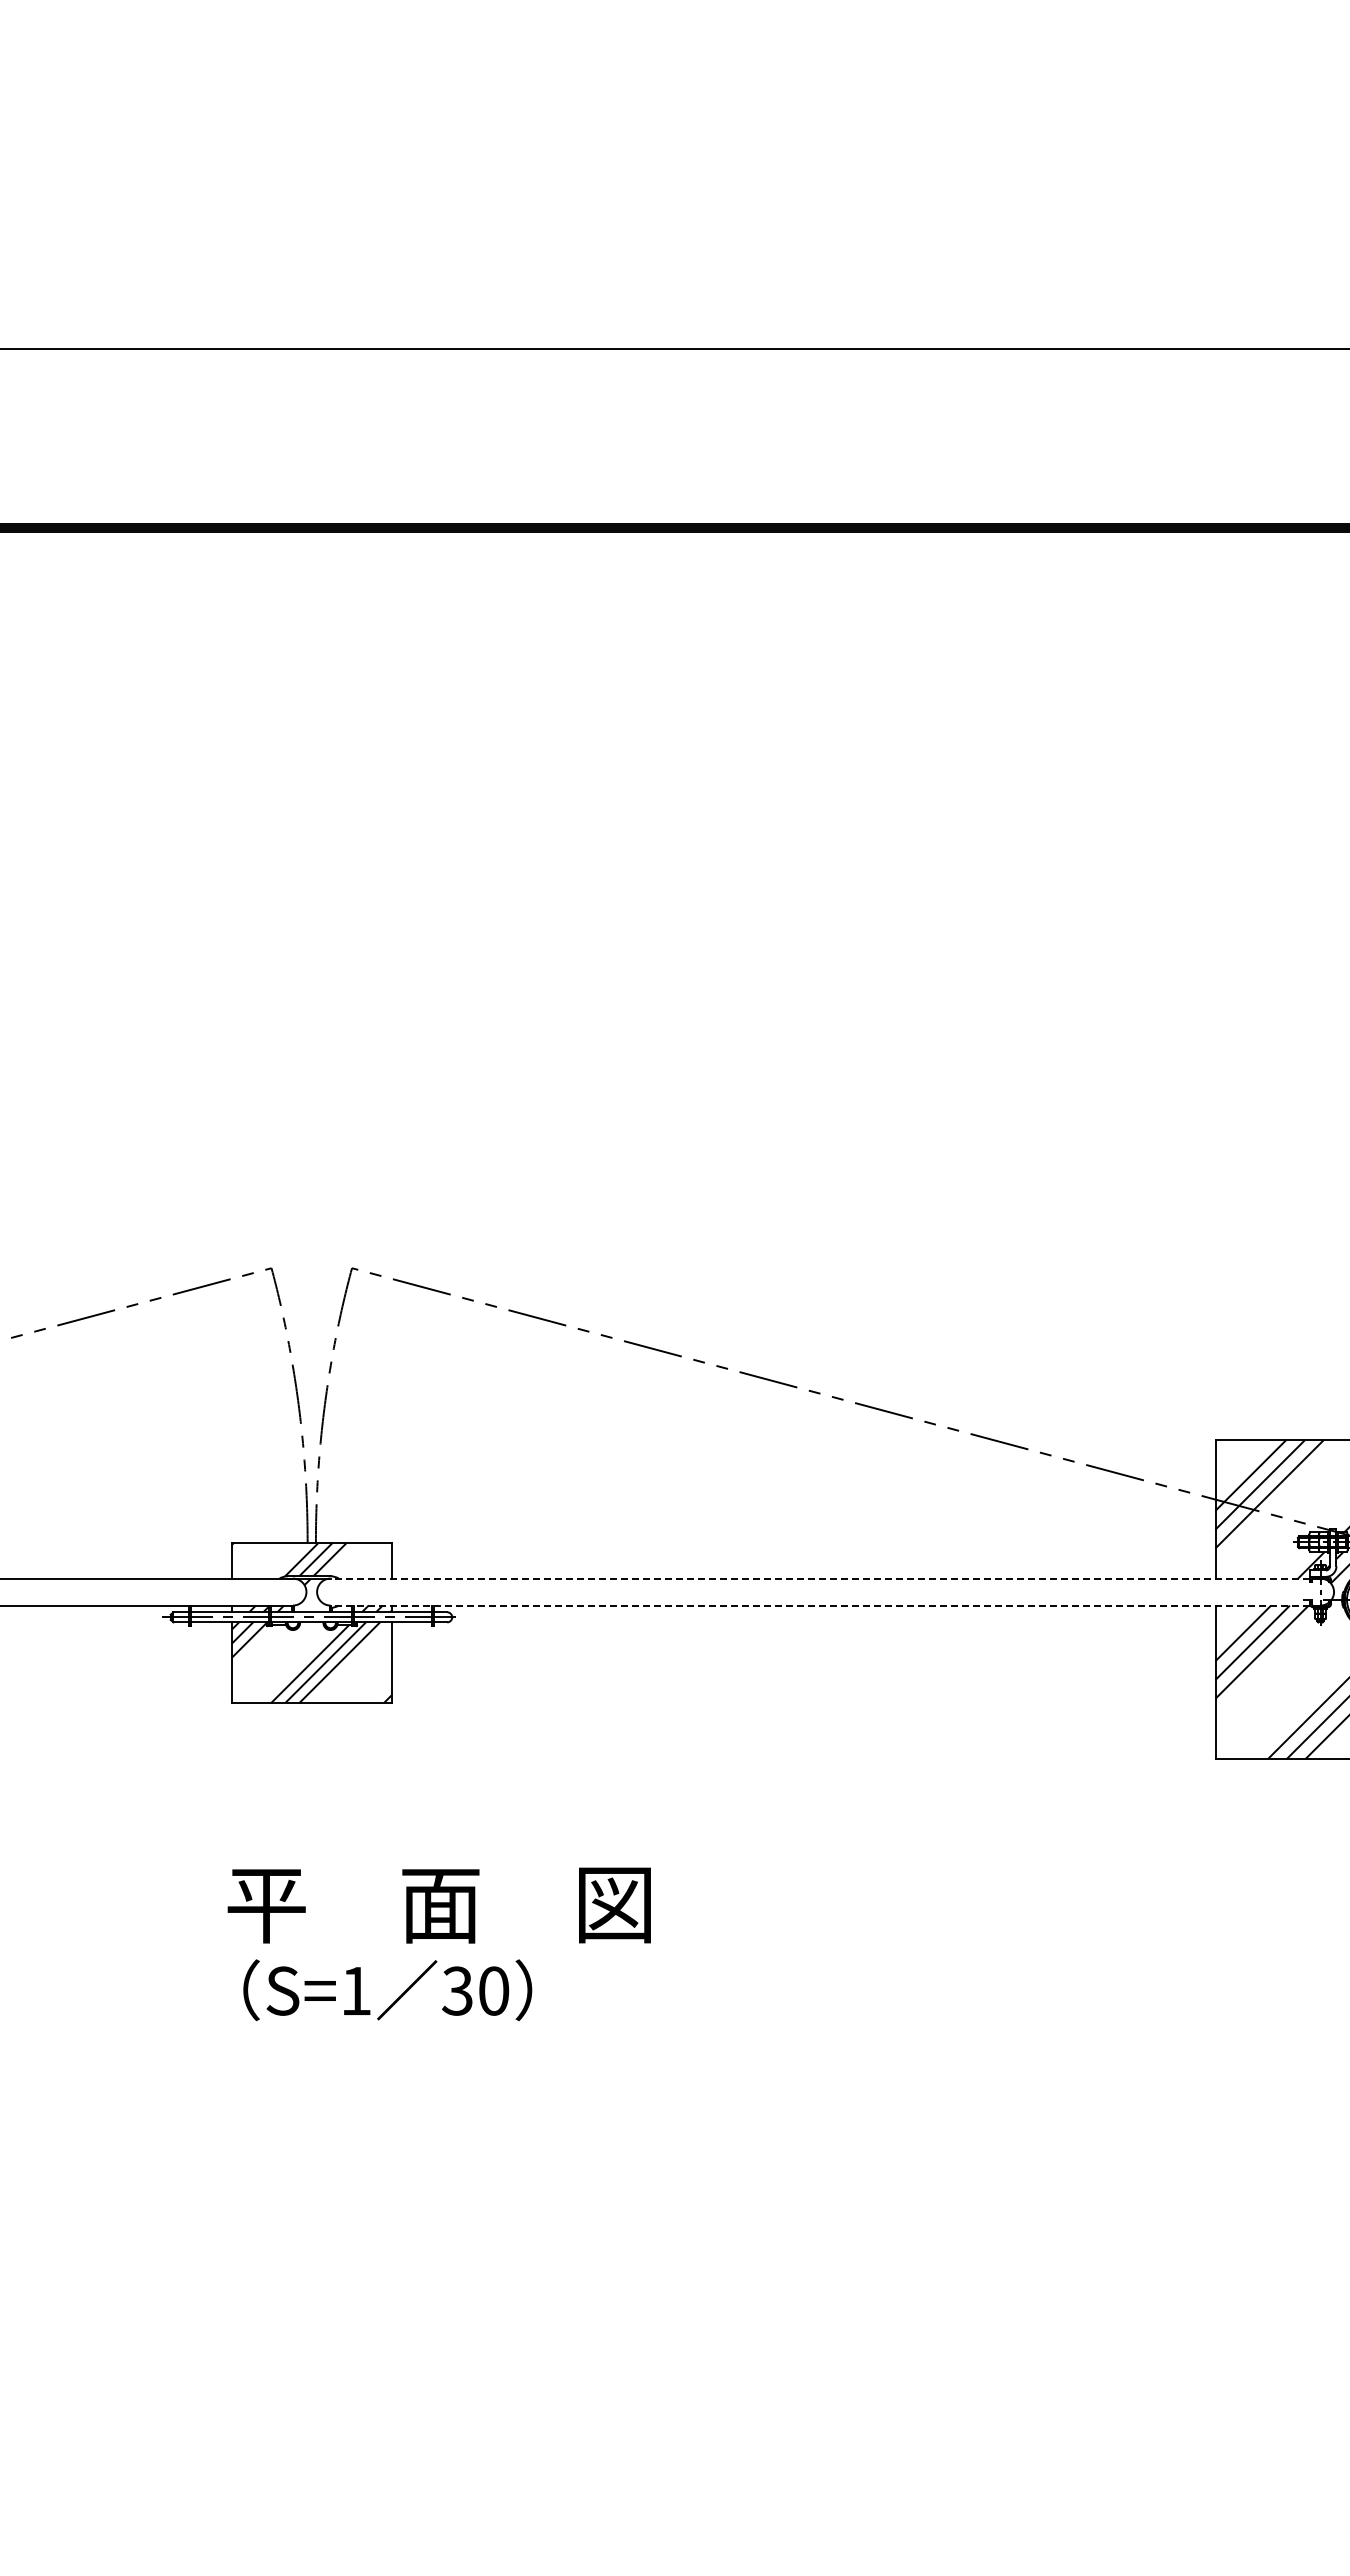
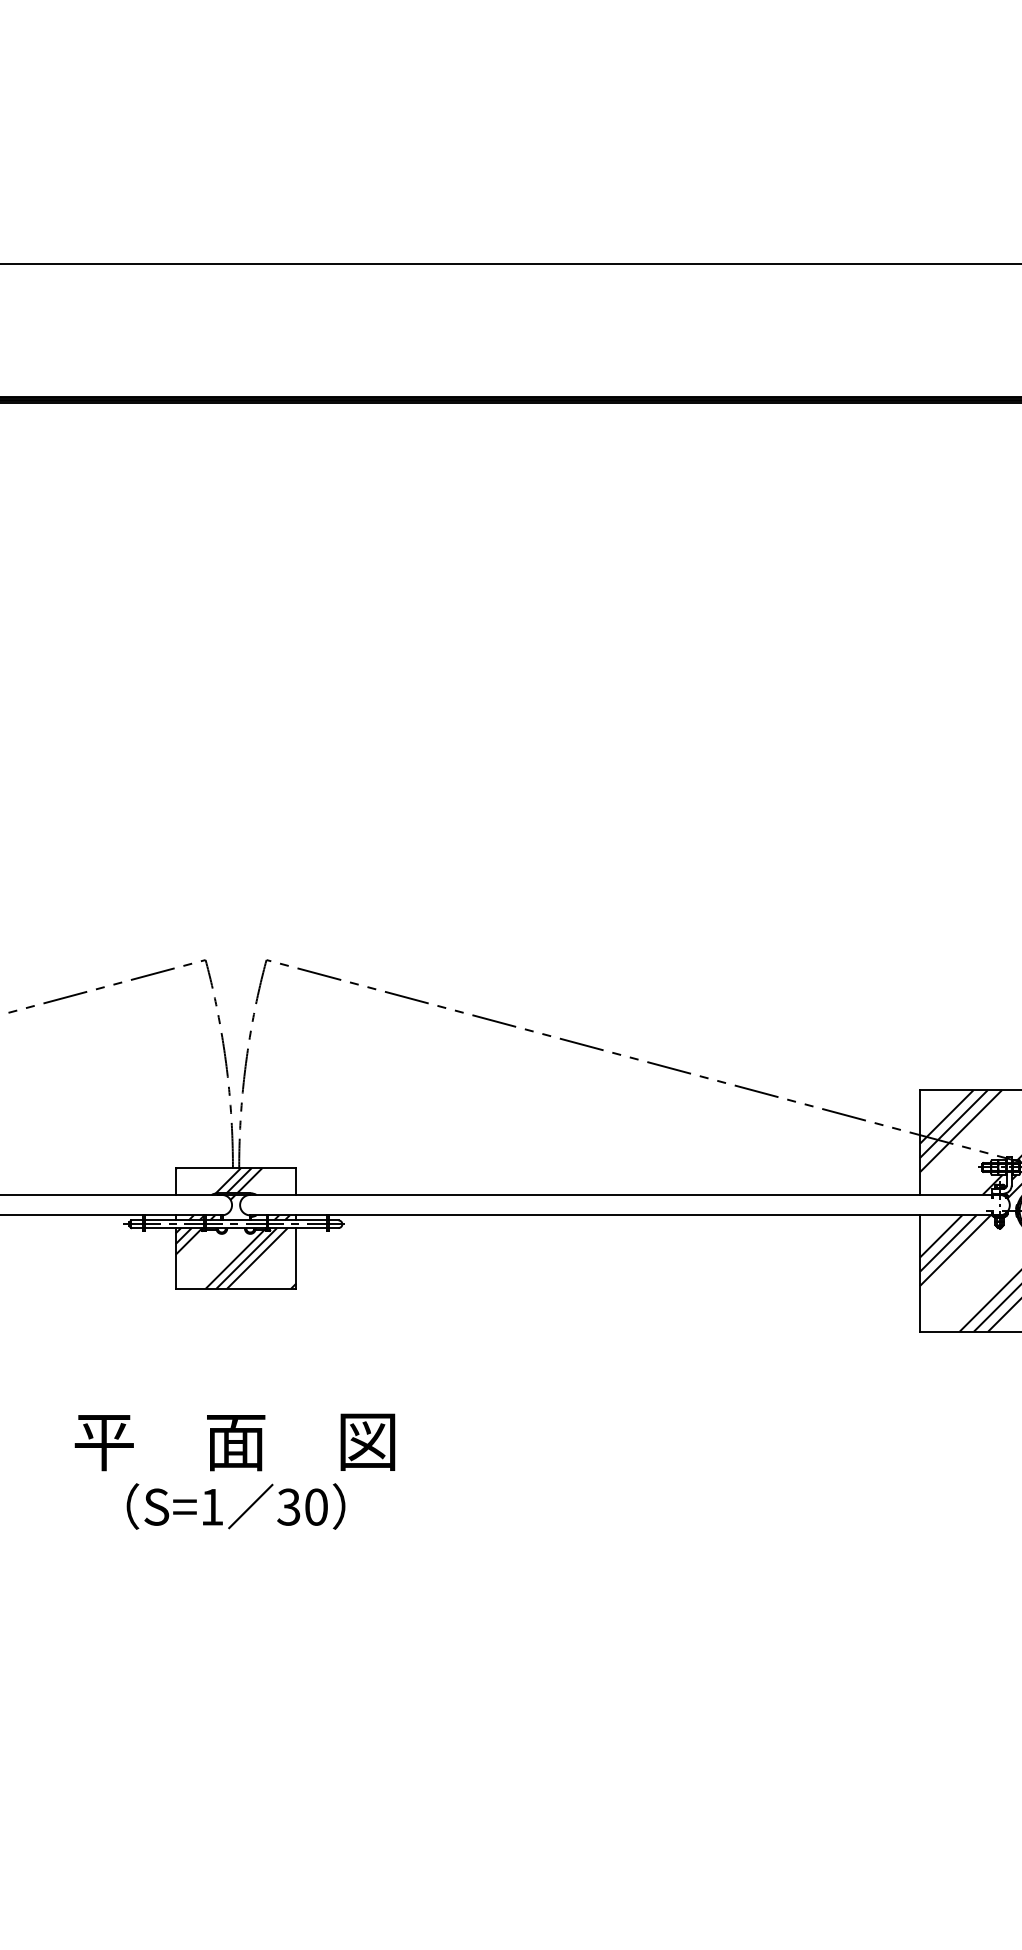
line: (825, 1578) -> (624, 1194), dashed -> solid
line: (825, 1605) -> (624, 1215), dashed -> solid
text: (438, 1905) -> (234, 1442), moved
text: (387, 1990) -> (235, 1506), moved

